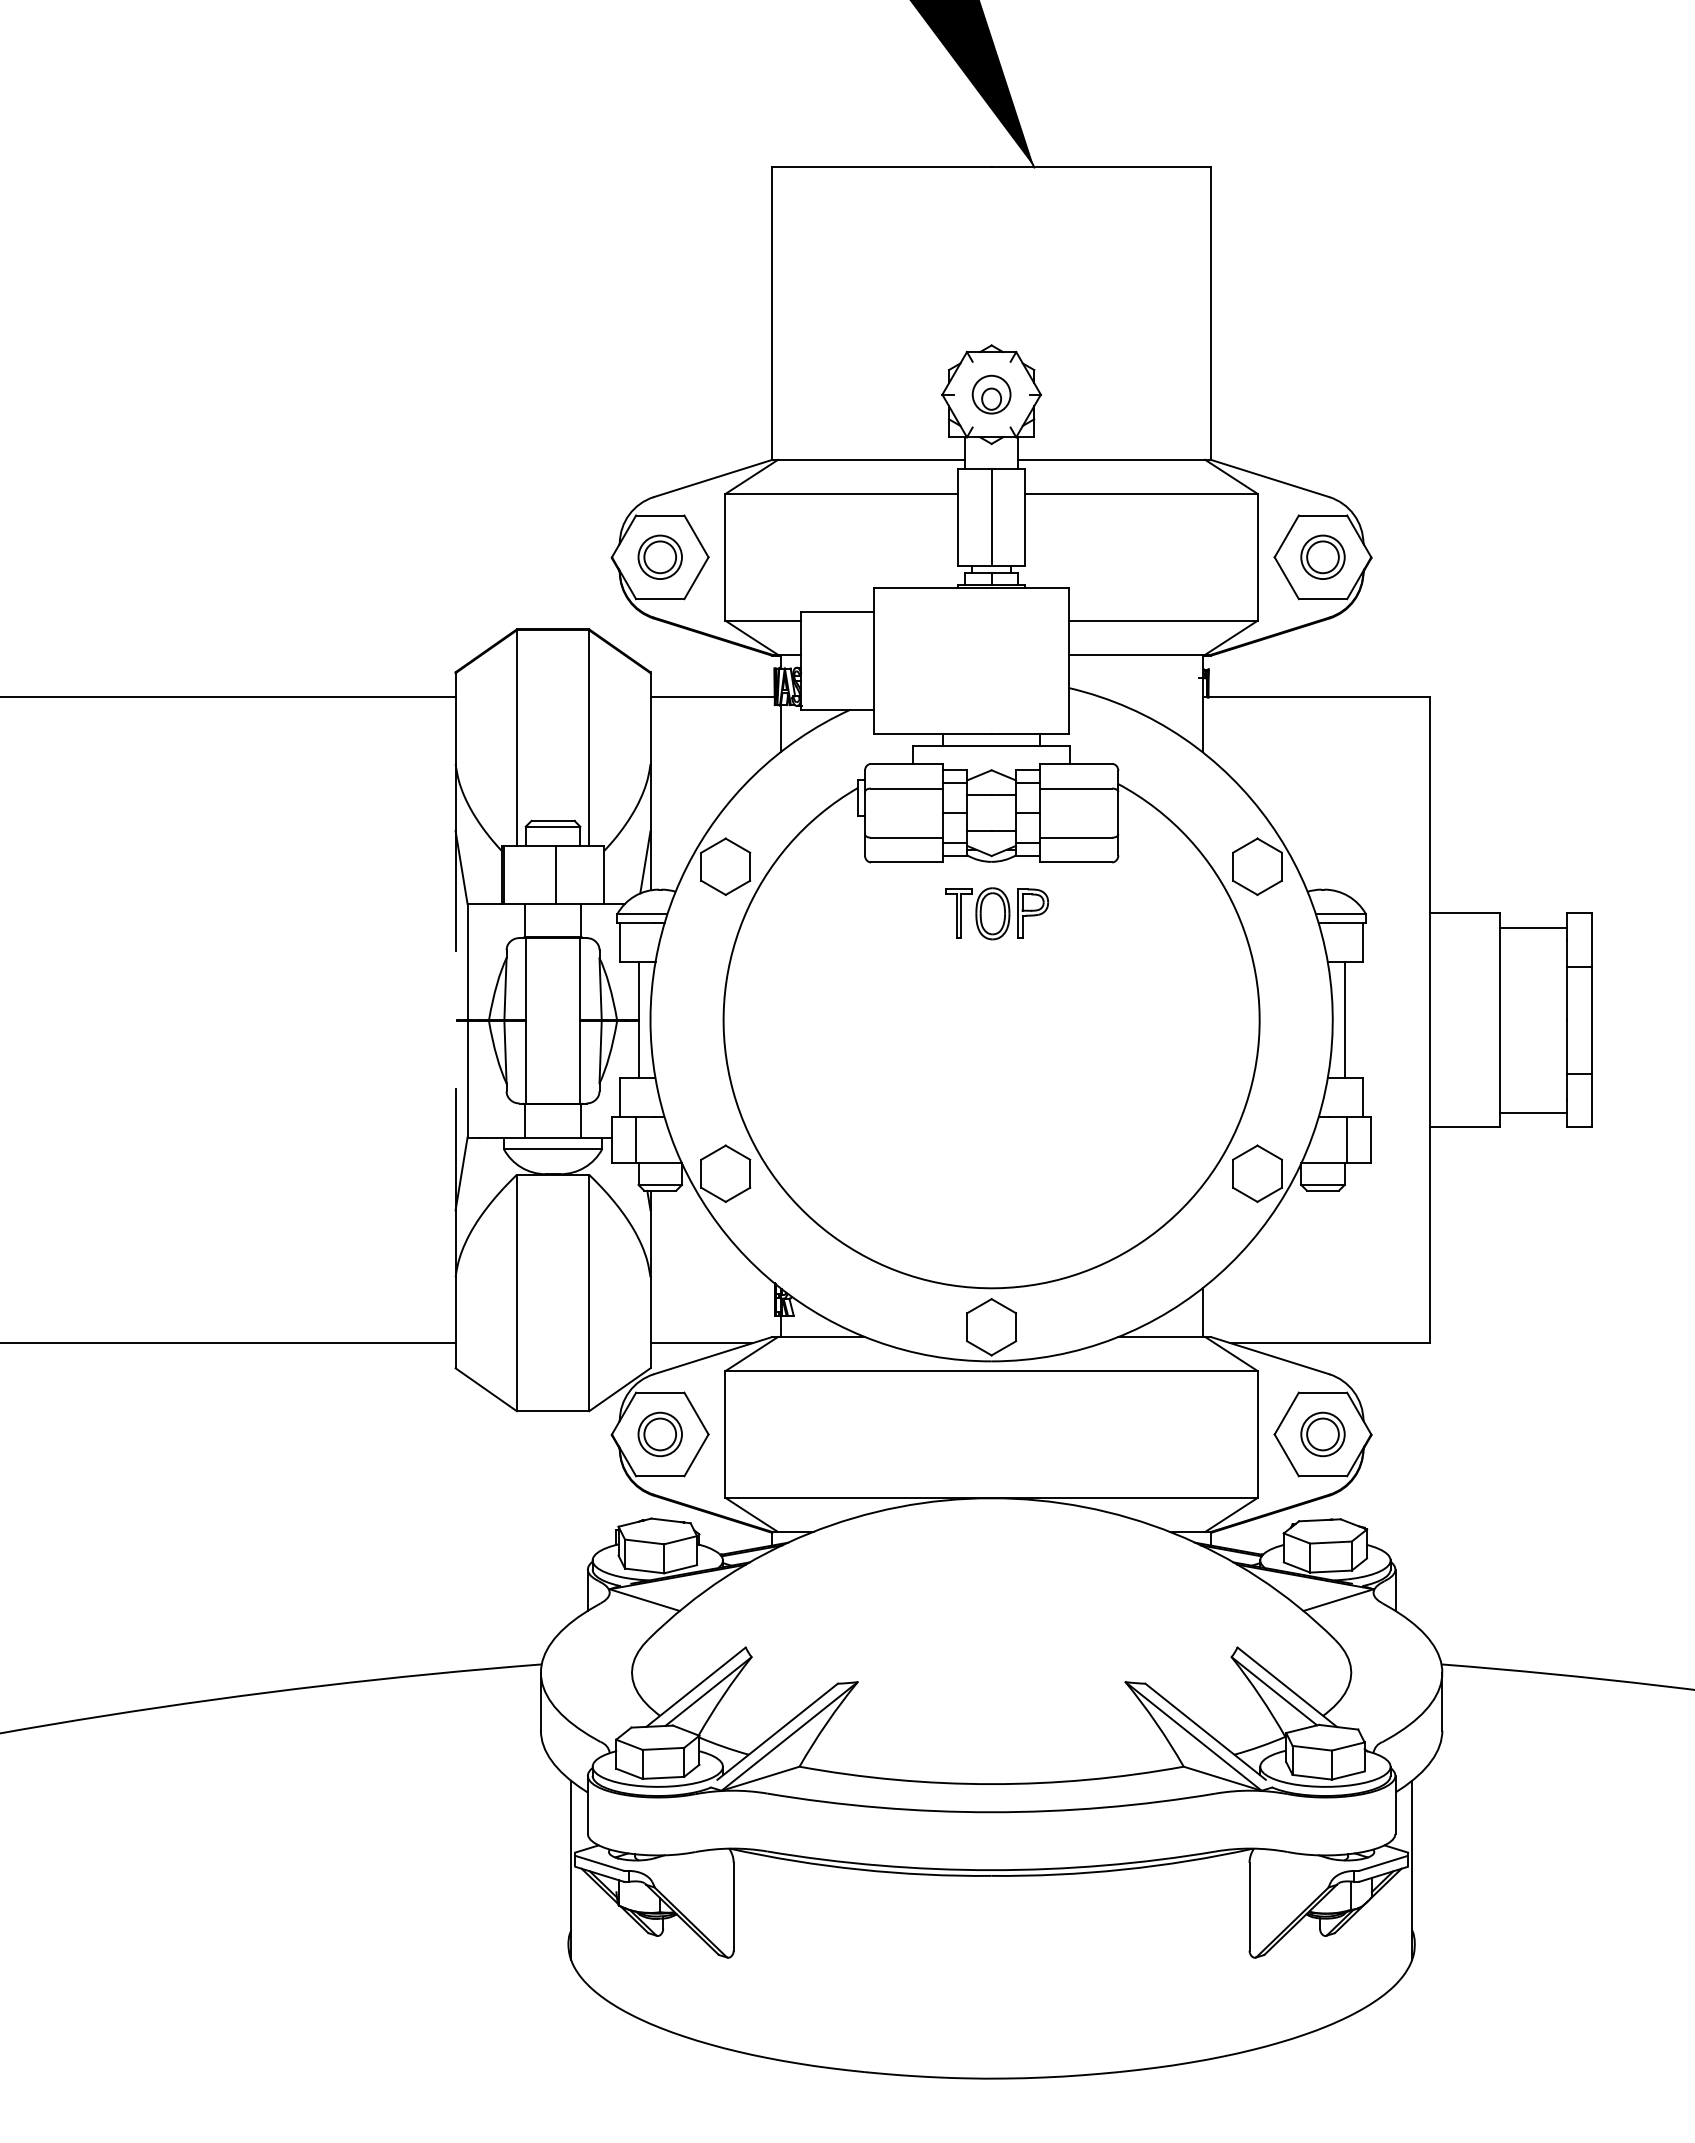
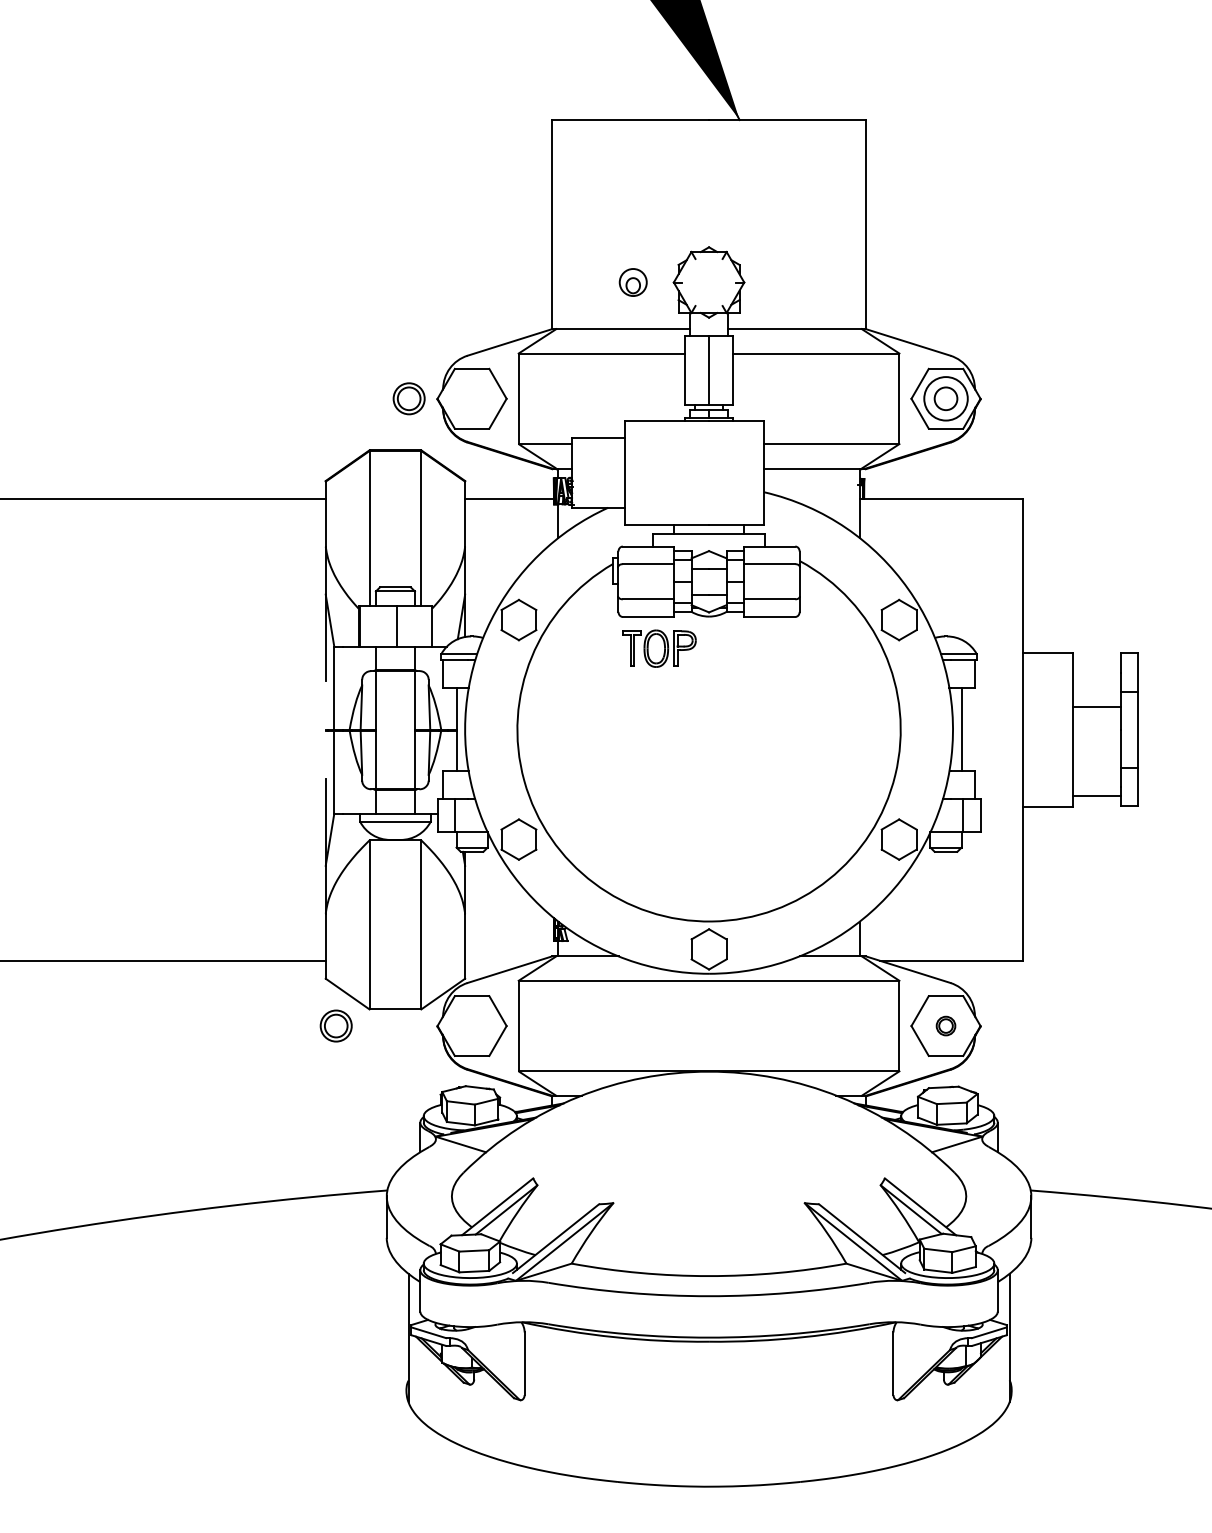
part: (991, 394) -> (633, 282), moved
part: (659, 556) -> (408, 398), moved
circle: (1322, 557) -> (945, 398), size x1.4
part: (997, 913) -> (659, 648), moved
line: (1533, 927) -> (1096, 707), moved
line: (701, 1343) -> (501, 961), removed
part: (659, 1434) -> (335, 1026), moved
part: (1322, 1434) -> (945, 1026), size x0.6

